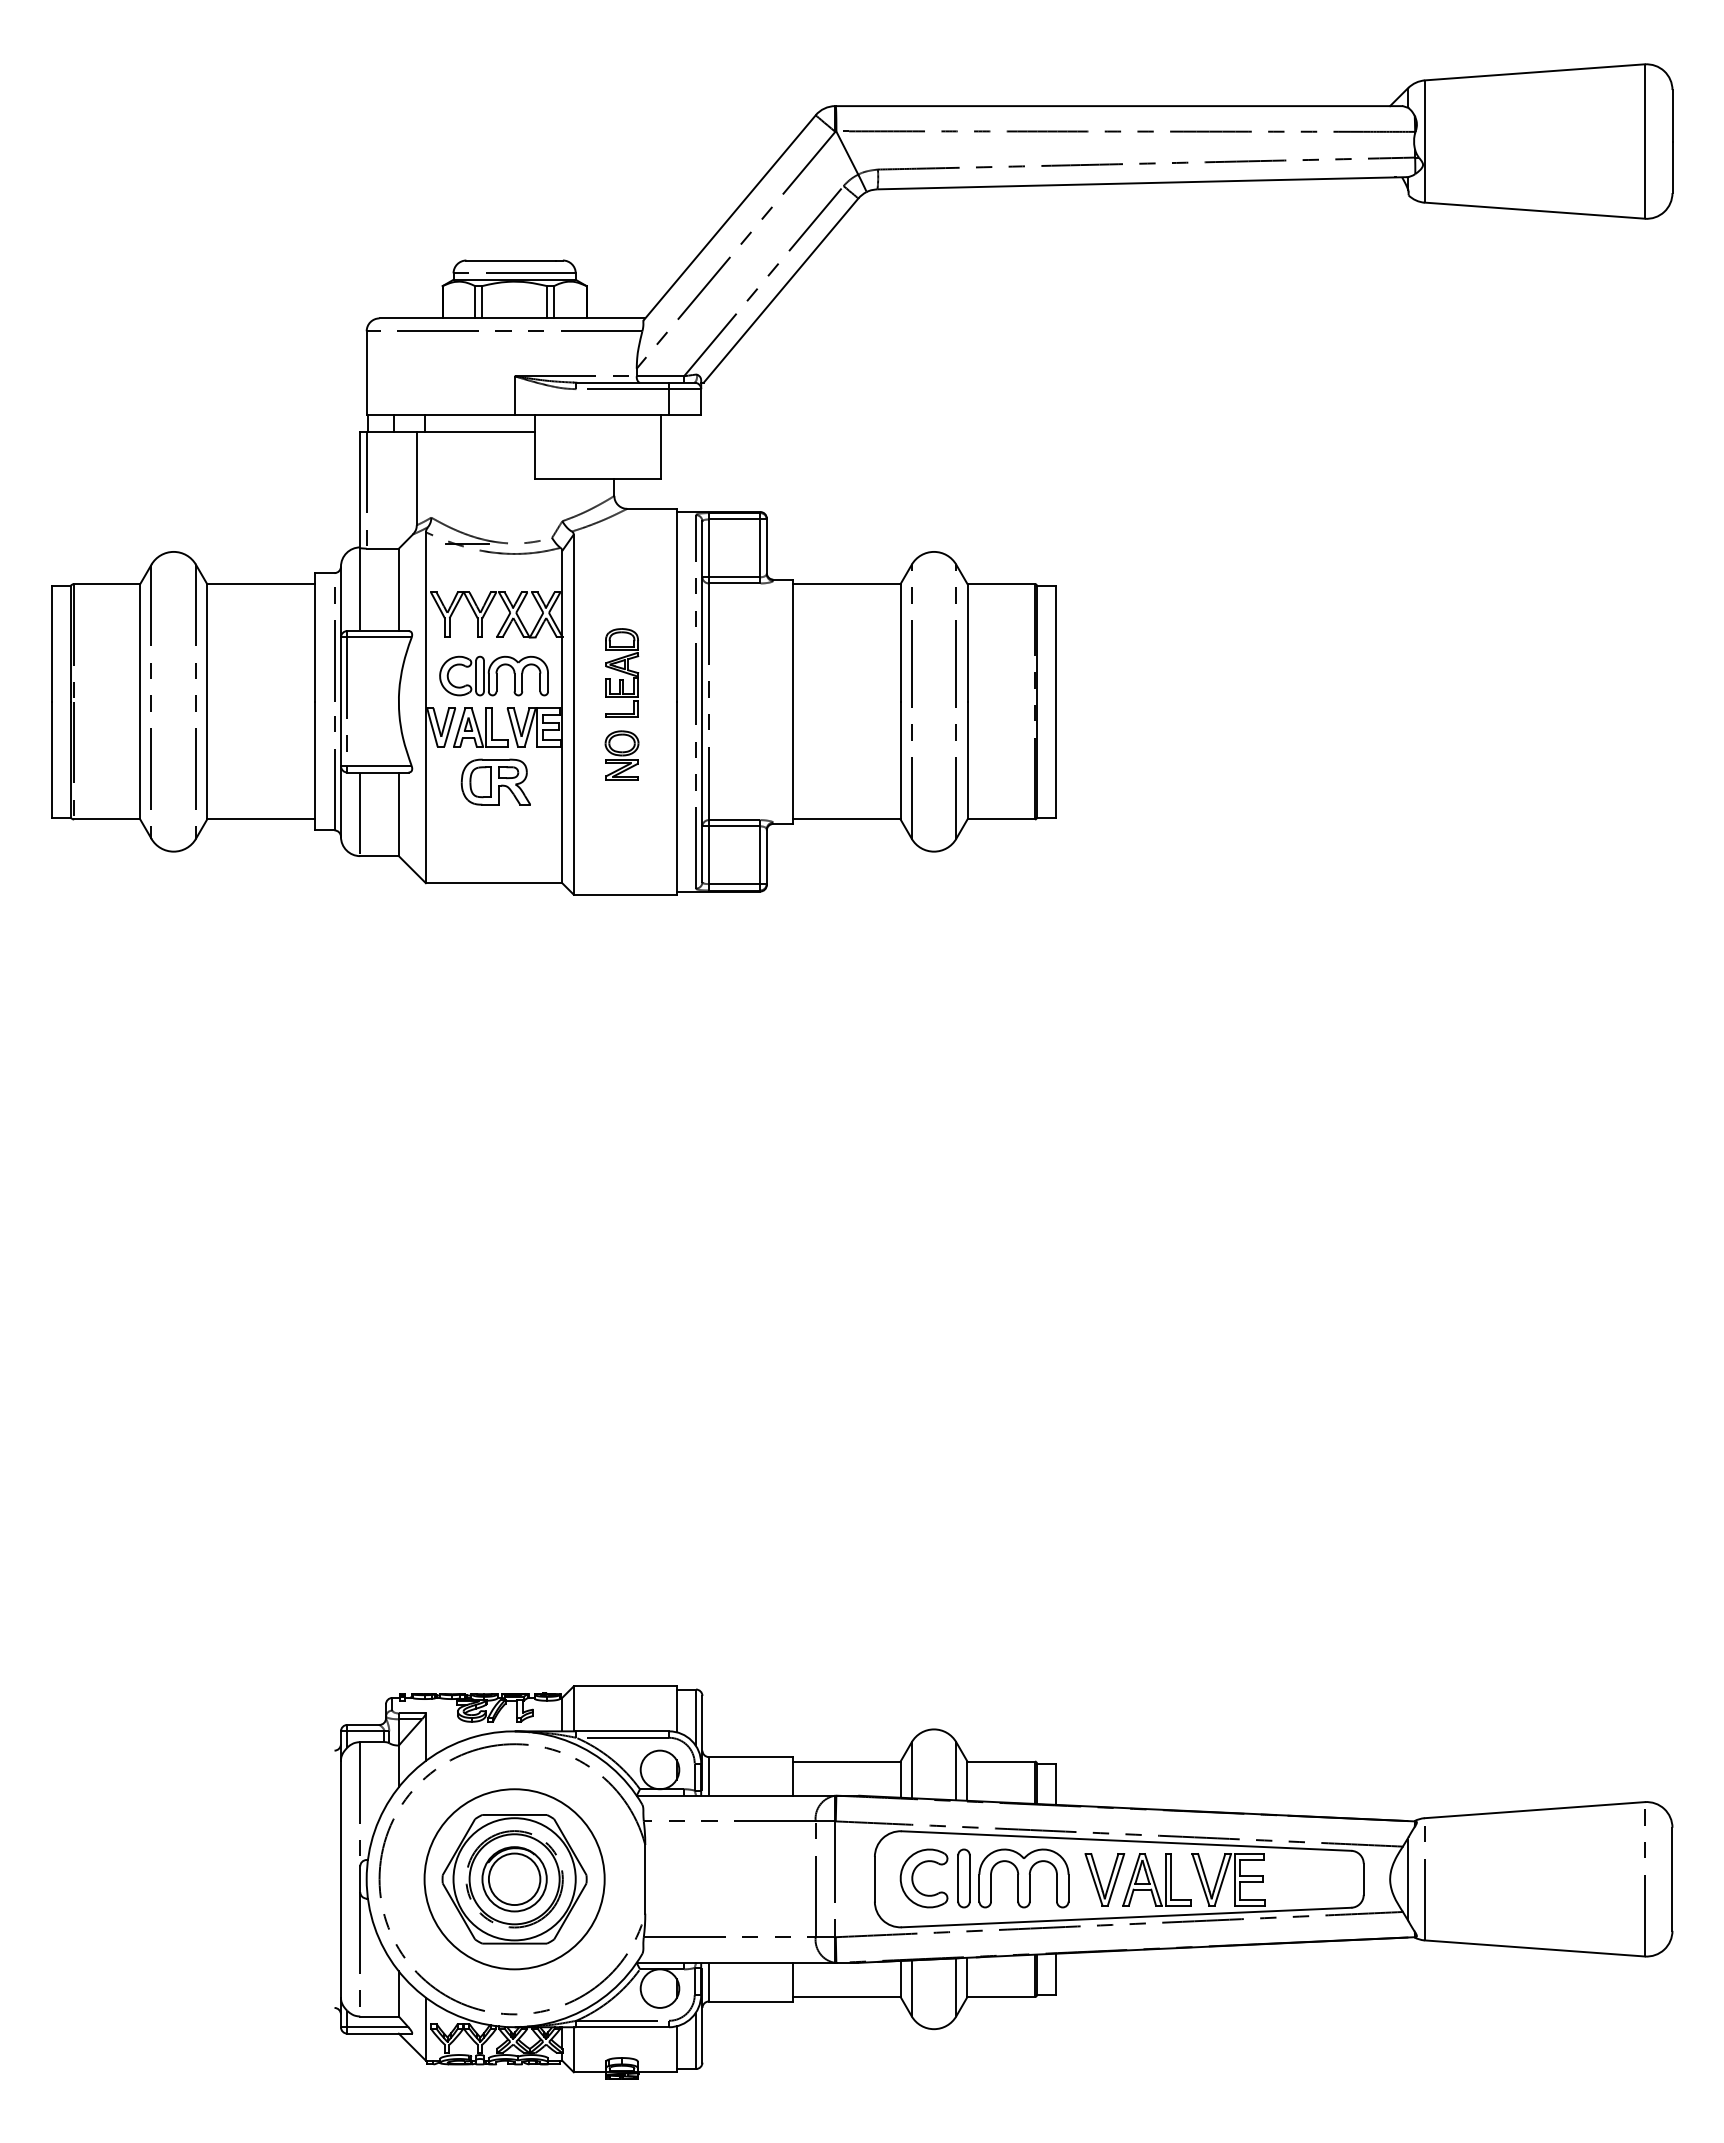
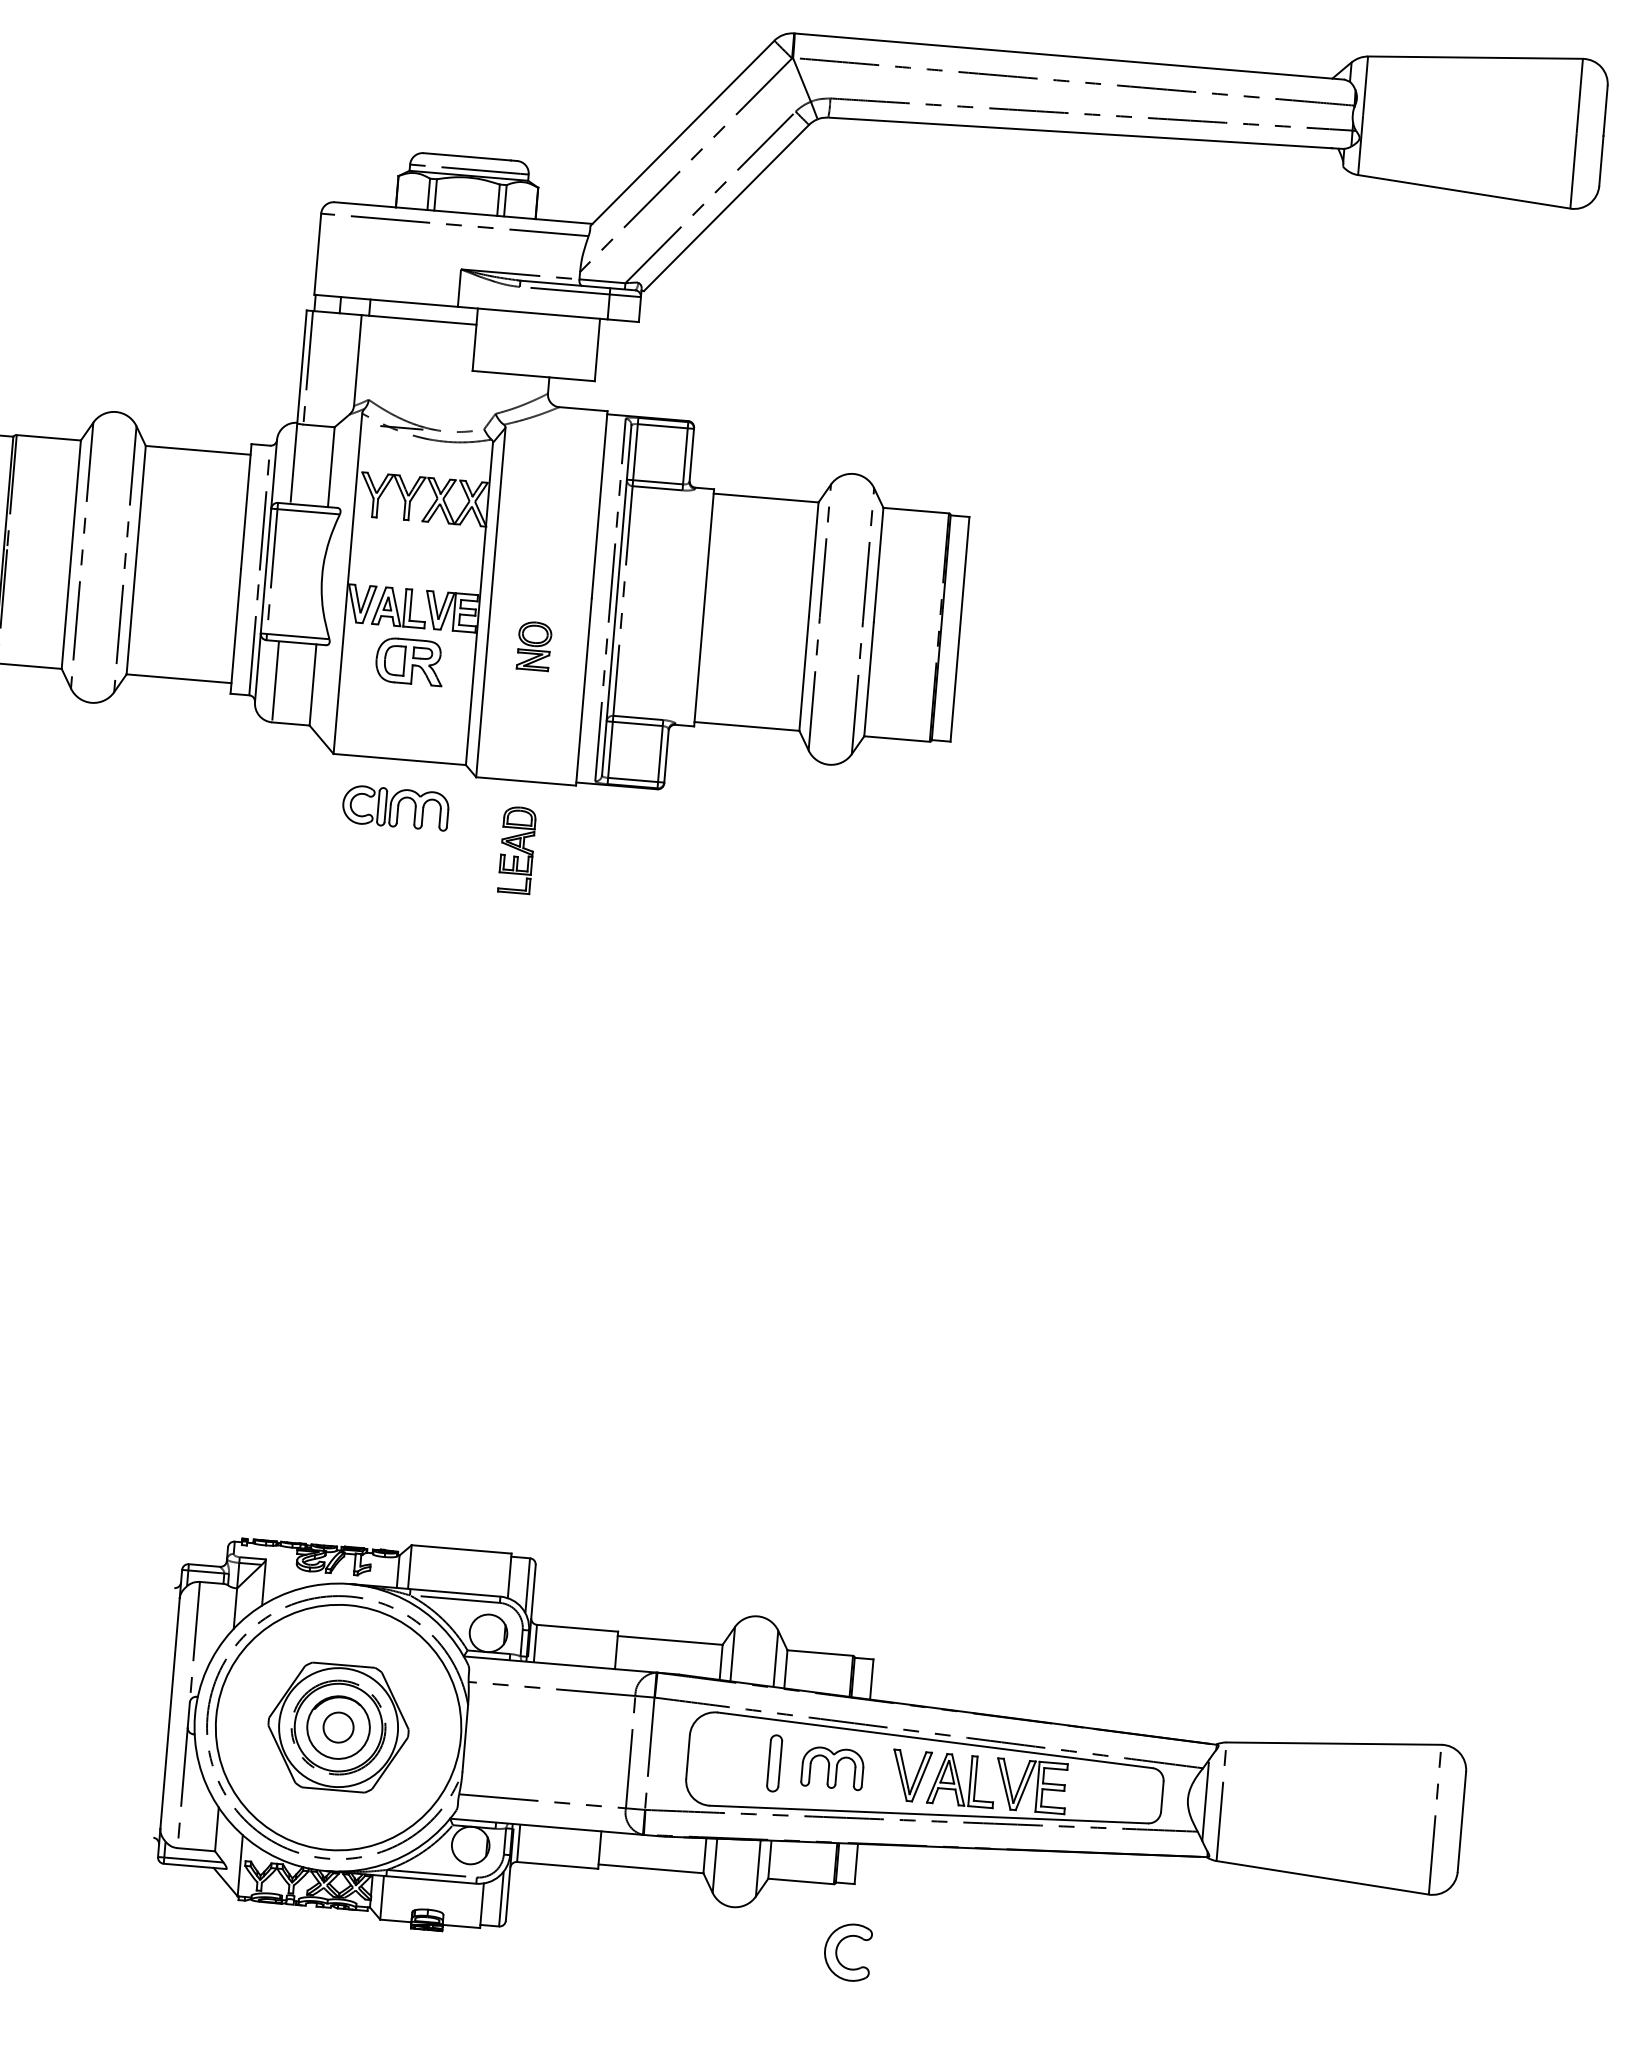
part: (622, 672) -> (517, 849), moved
part: (493, 675) -> (395, 807), moved
part: (913, 1878) -> (837, 1951), moved
part: (1023, 1878) -> (832, 1768), size x0.7
circle: (514, 1879) -> (338, 1727), size x0.6
circle: (514, 1879) -> (338, 1727), size x1.4

